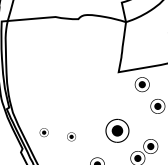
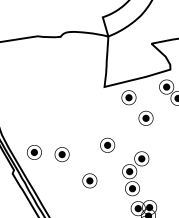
part: (117, 129) -> (107, 144), size x0.62
part: (44, 132) -> (34, 152), size x1.67
part: (71, 136) -> (61, 154), size x1.67

